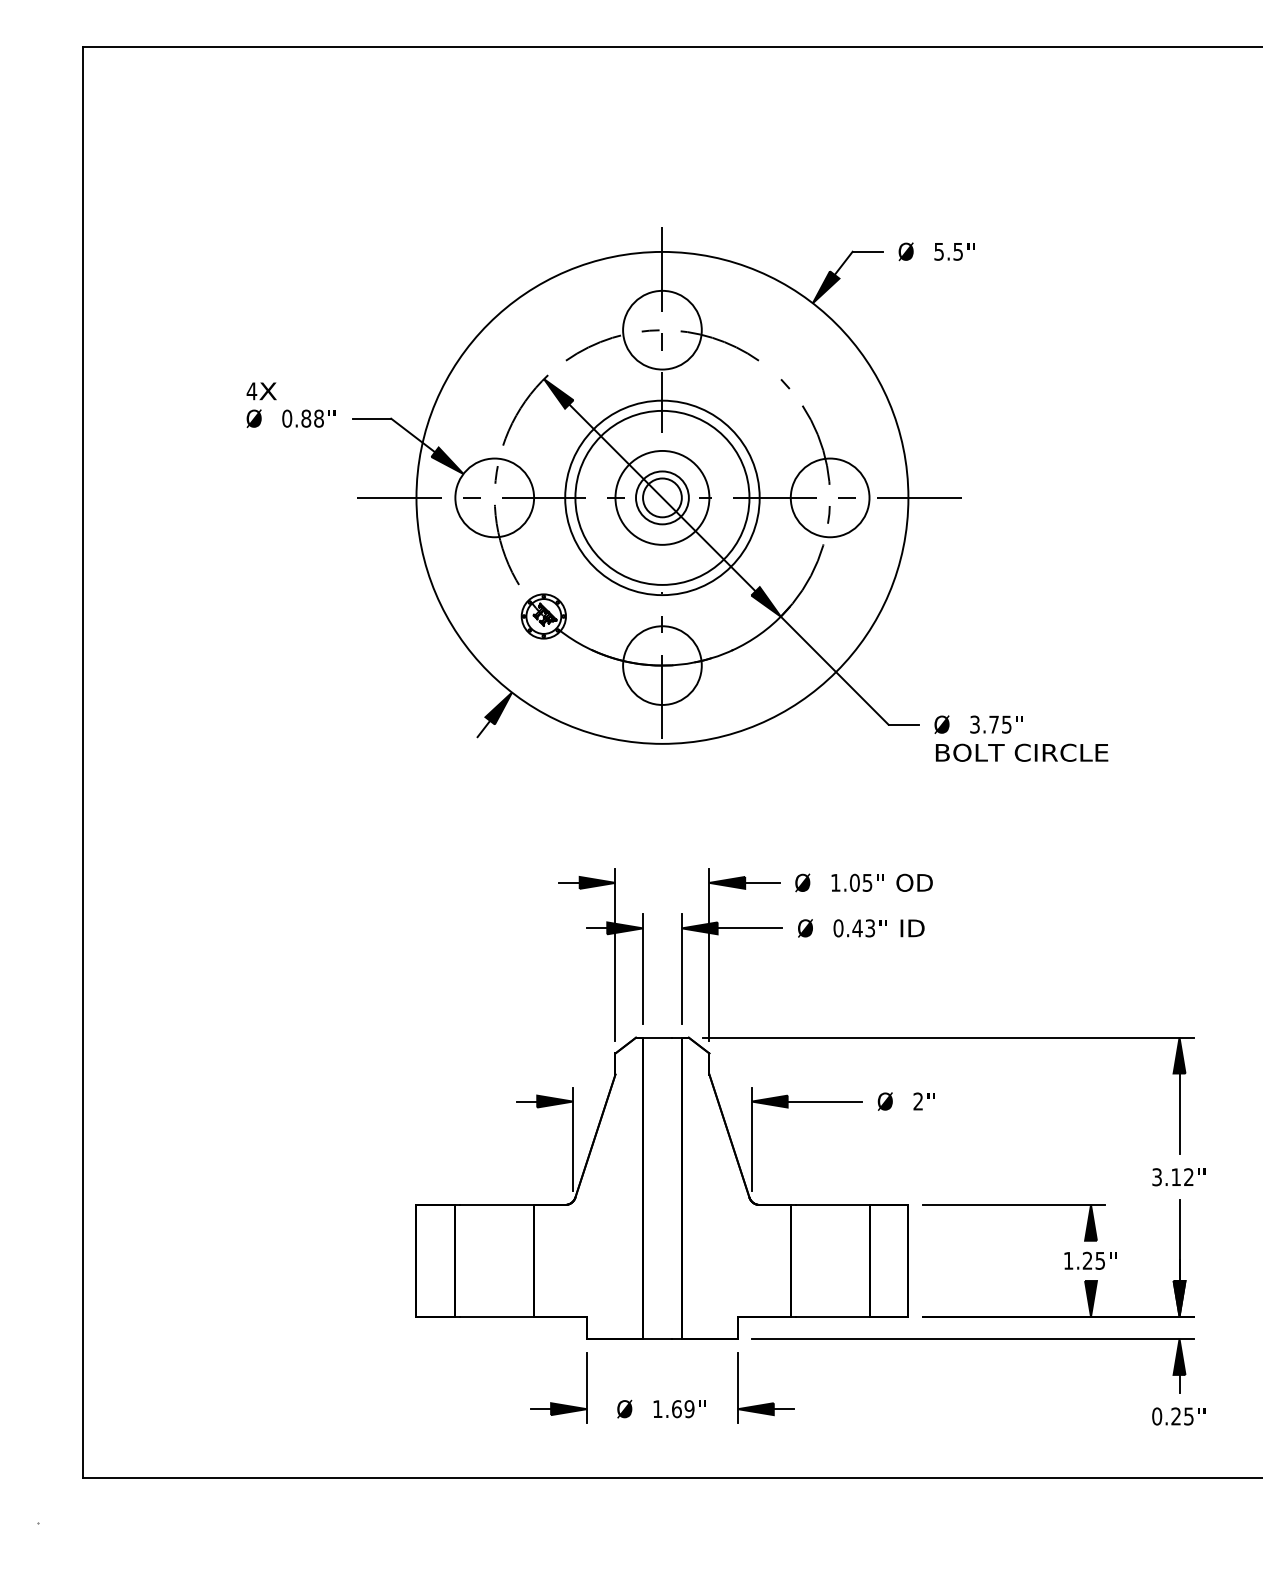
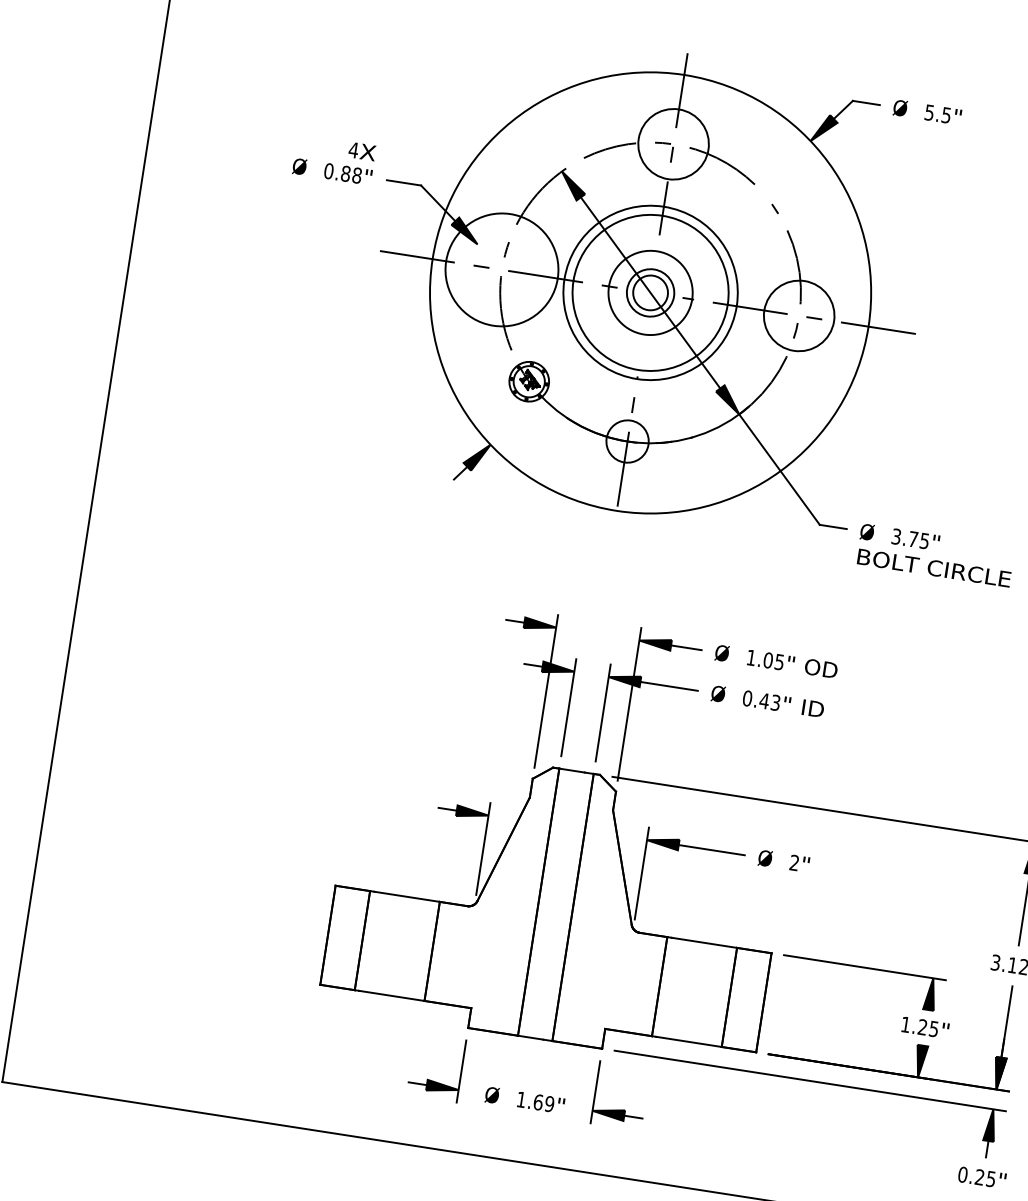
text: (261, 391) -> (362, 151), moved
circle: (494, 497) -> (501, 269), size x1.6
circle: (662, 665) -> (627, 441), size x0.6

